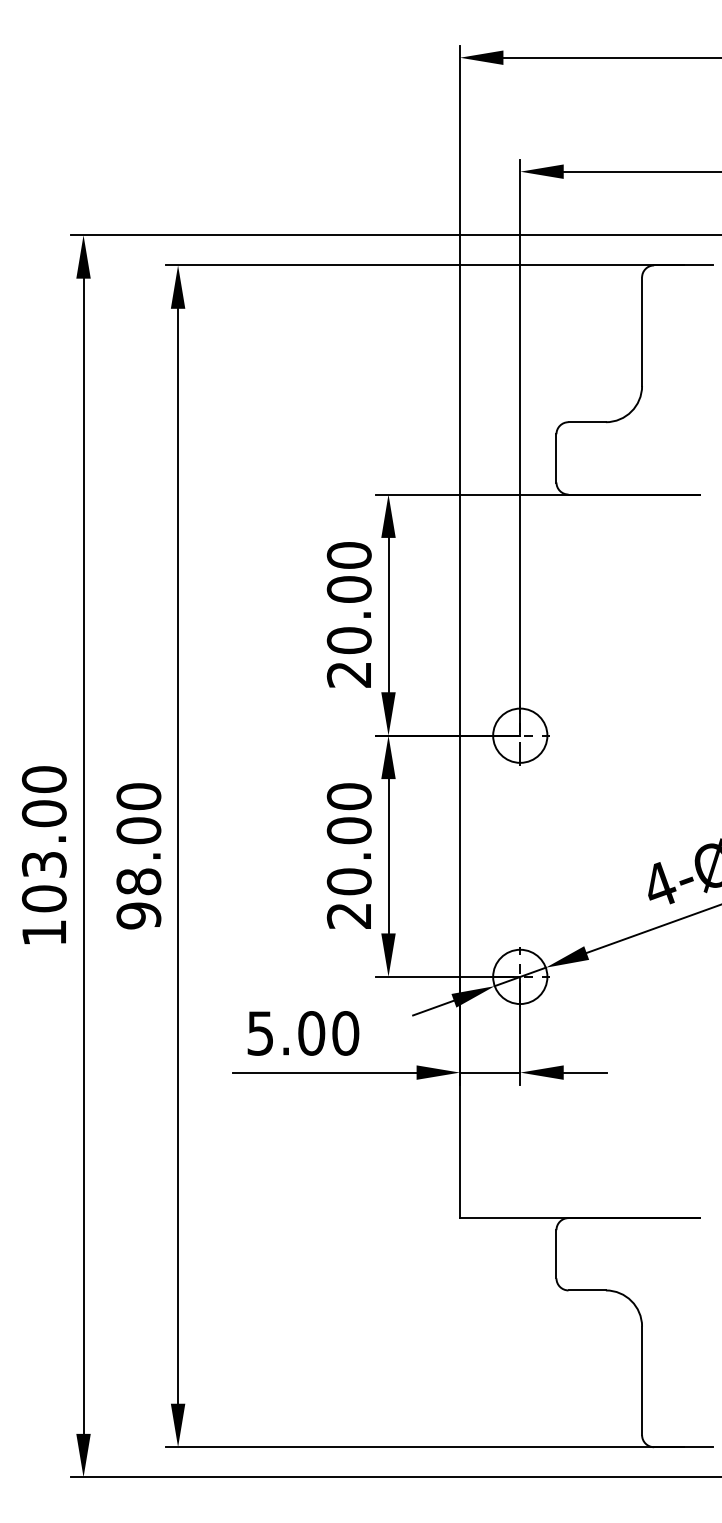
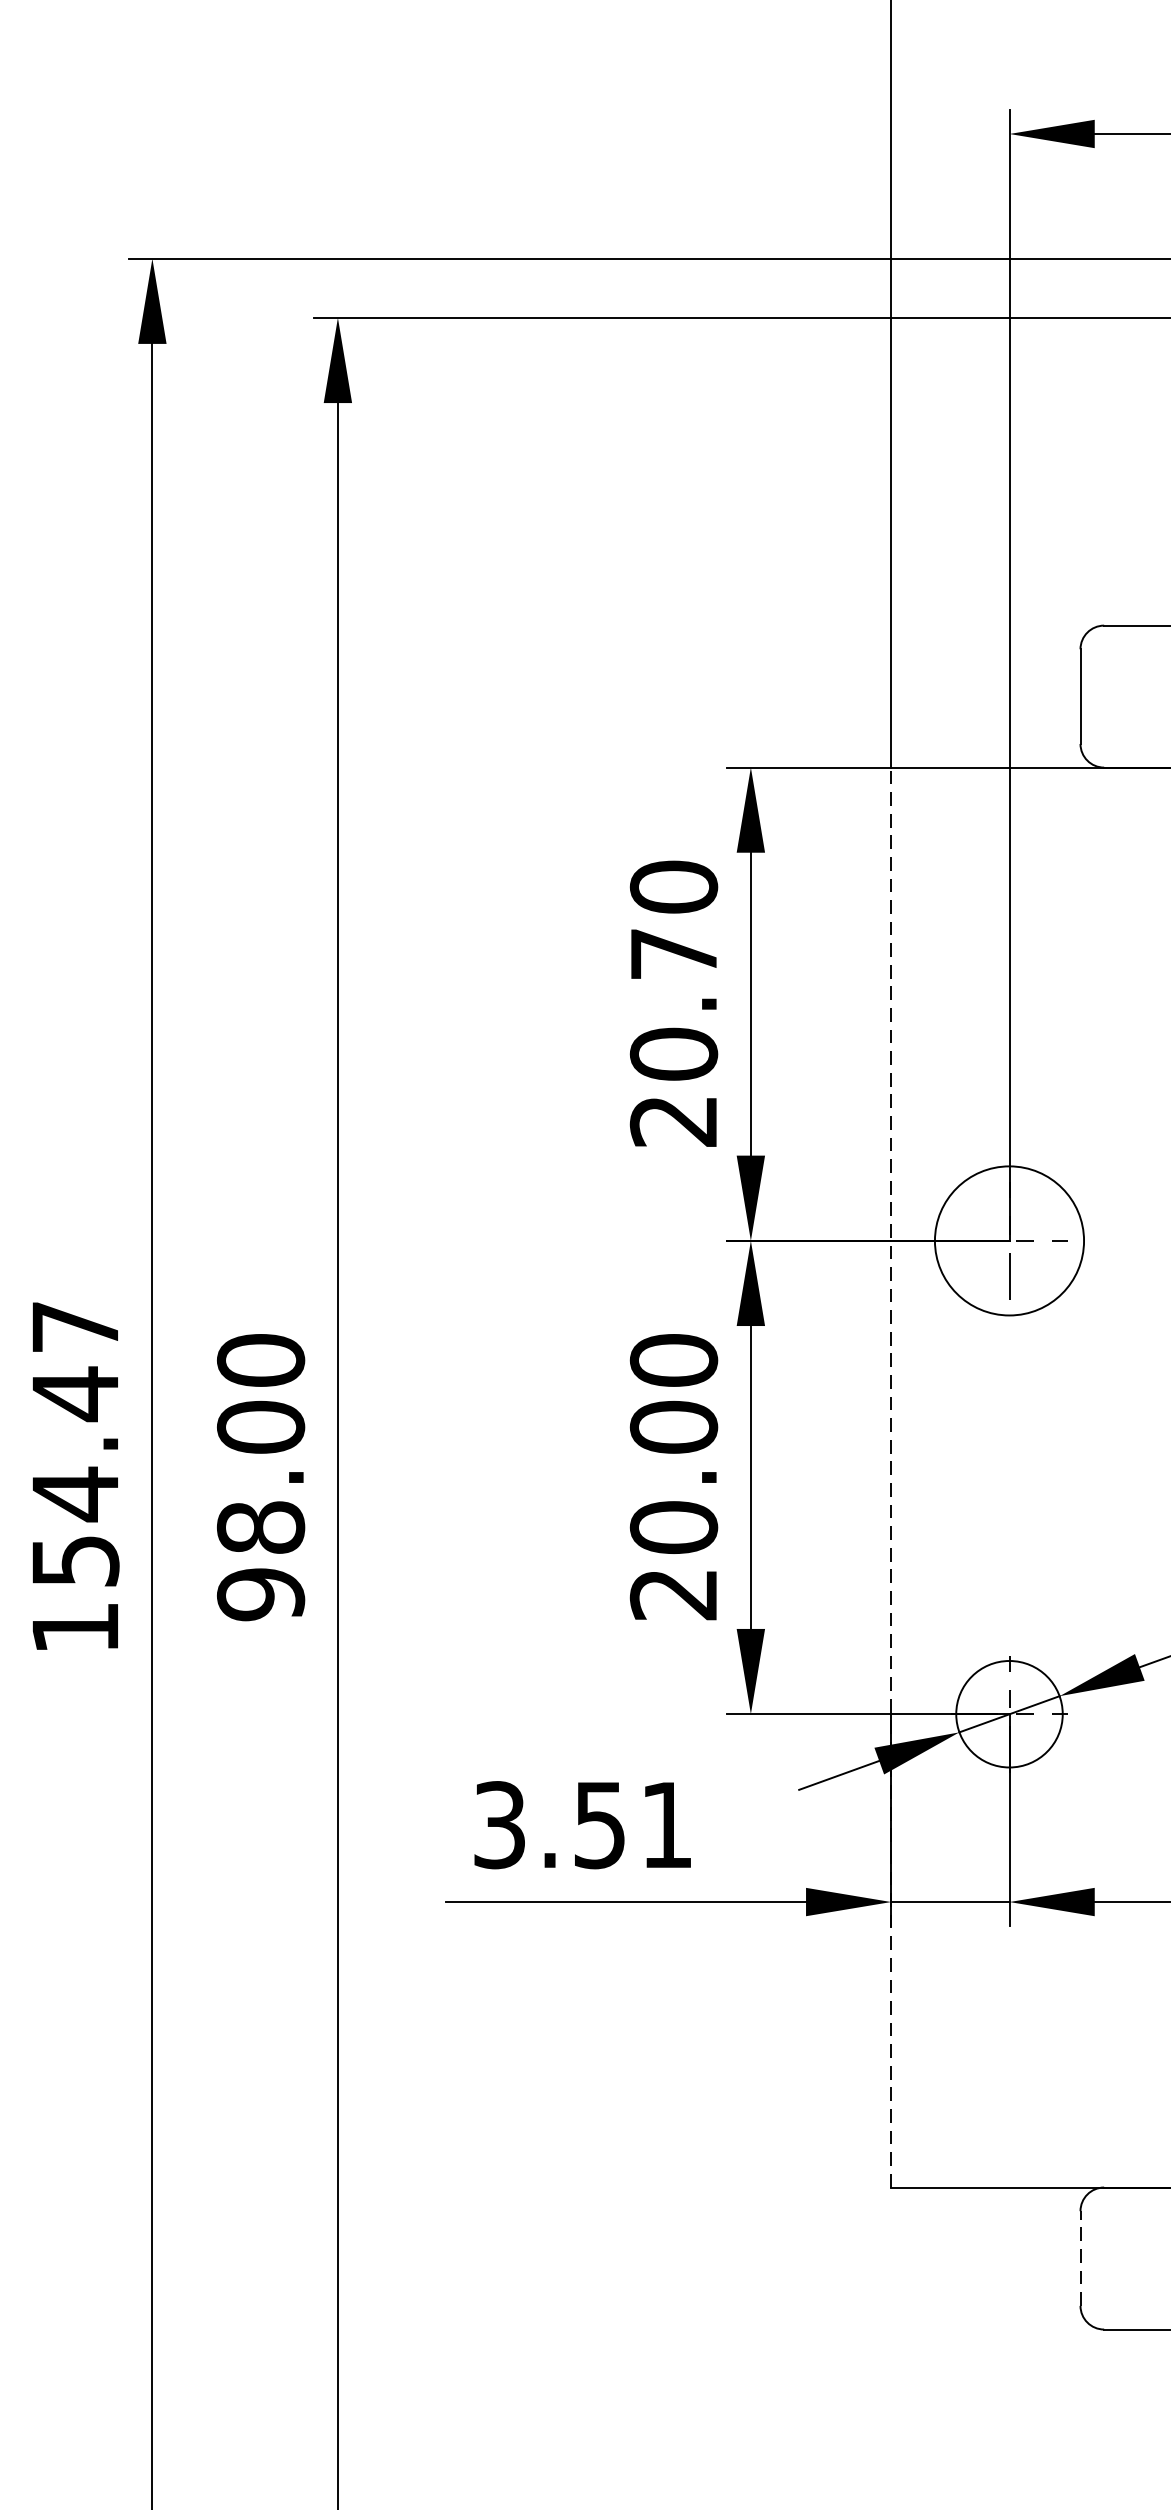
text: (348, 589) -> (672, 953), 20.00 -> 20.70
circle: (520, 735) -> (1009, 1240), size x1.4
text: (43, 839) -> (73, 1444), 103.00 -> 154.47
line: (459, 856) -> (890, 1477), solid -> dashed
text: (303, 1033) -> (584, 1825), 5.00 -> 3.51
line: (556, 1253) -> (1080, 2257), solid -> dashed

